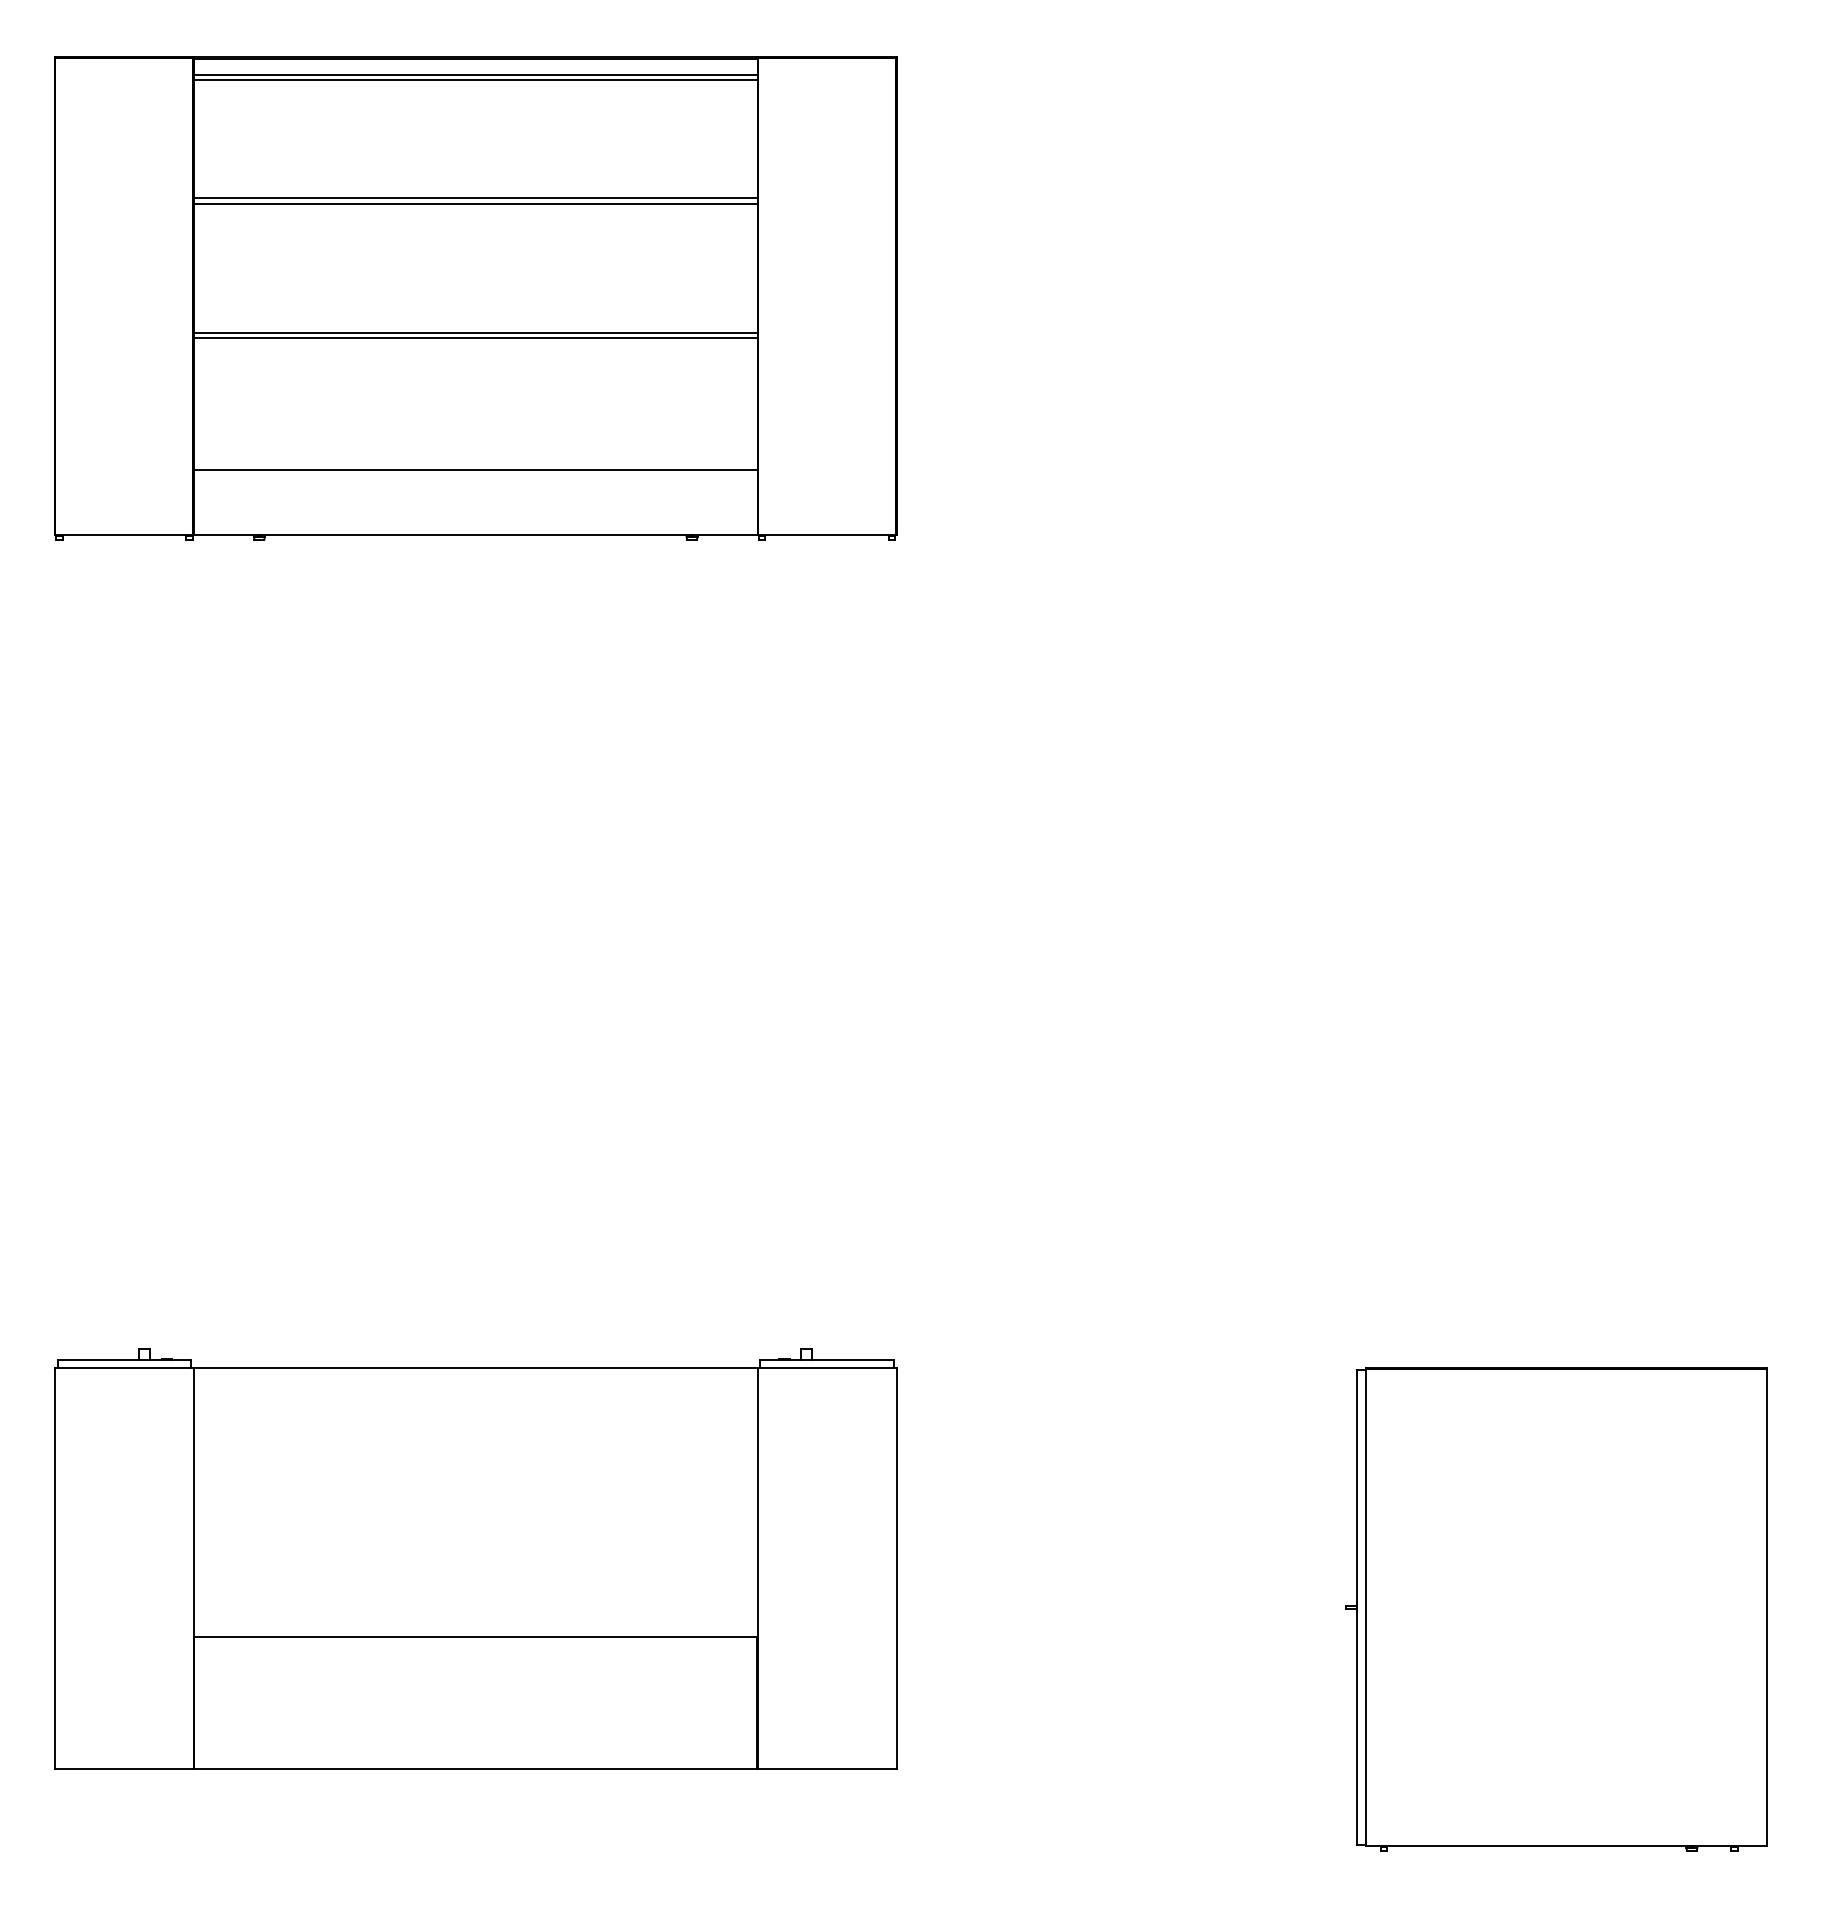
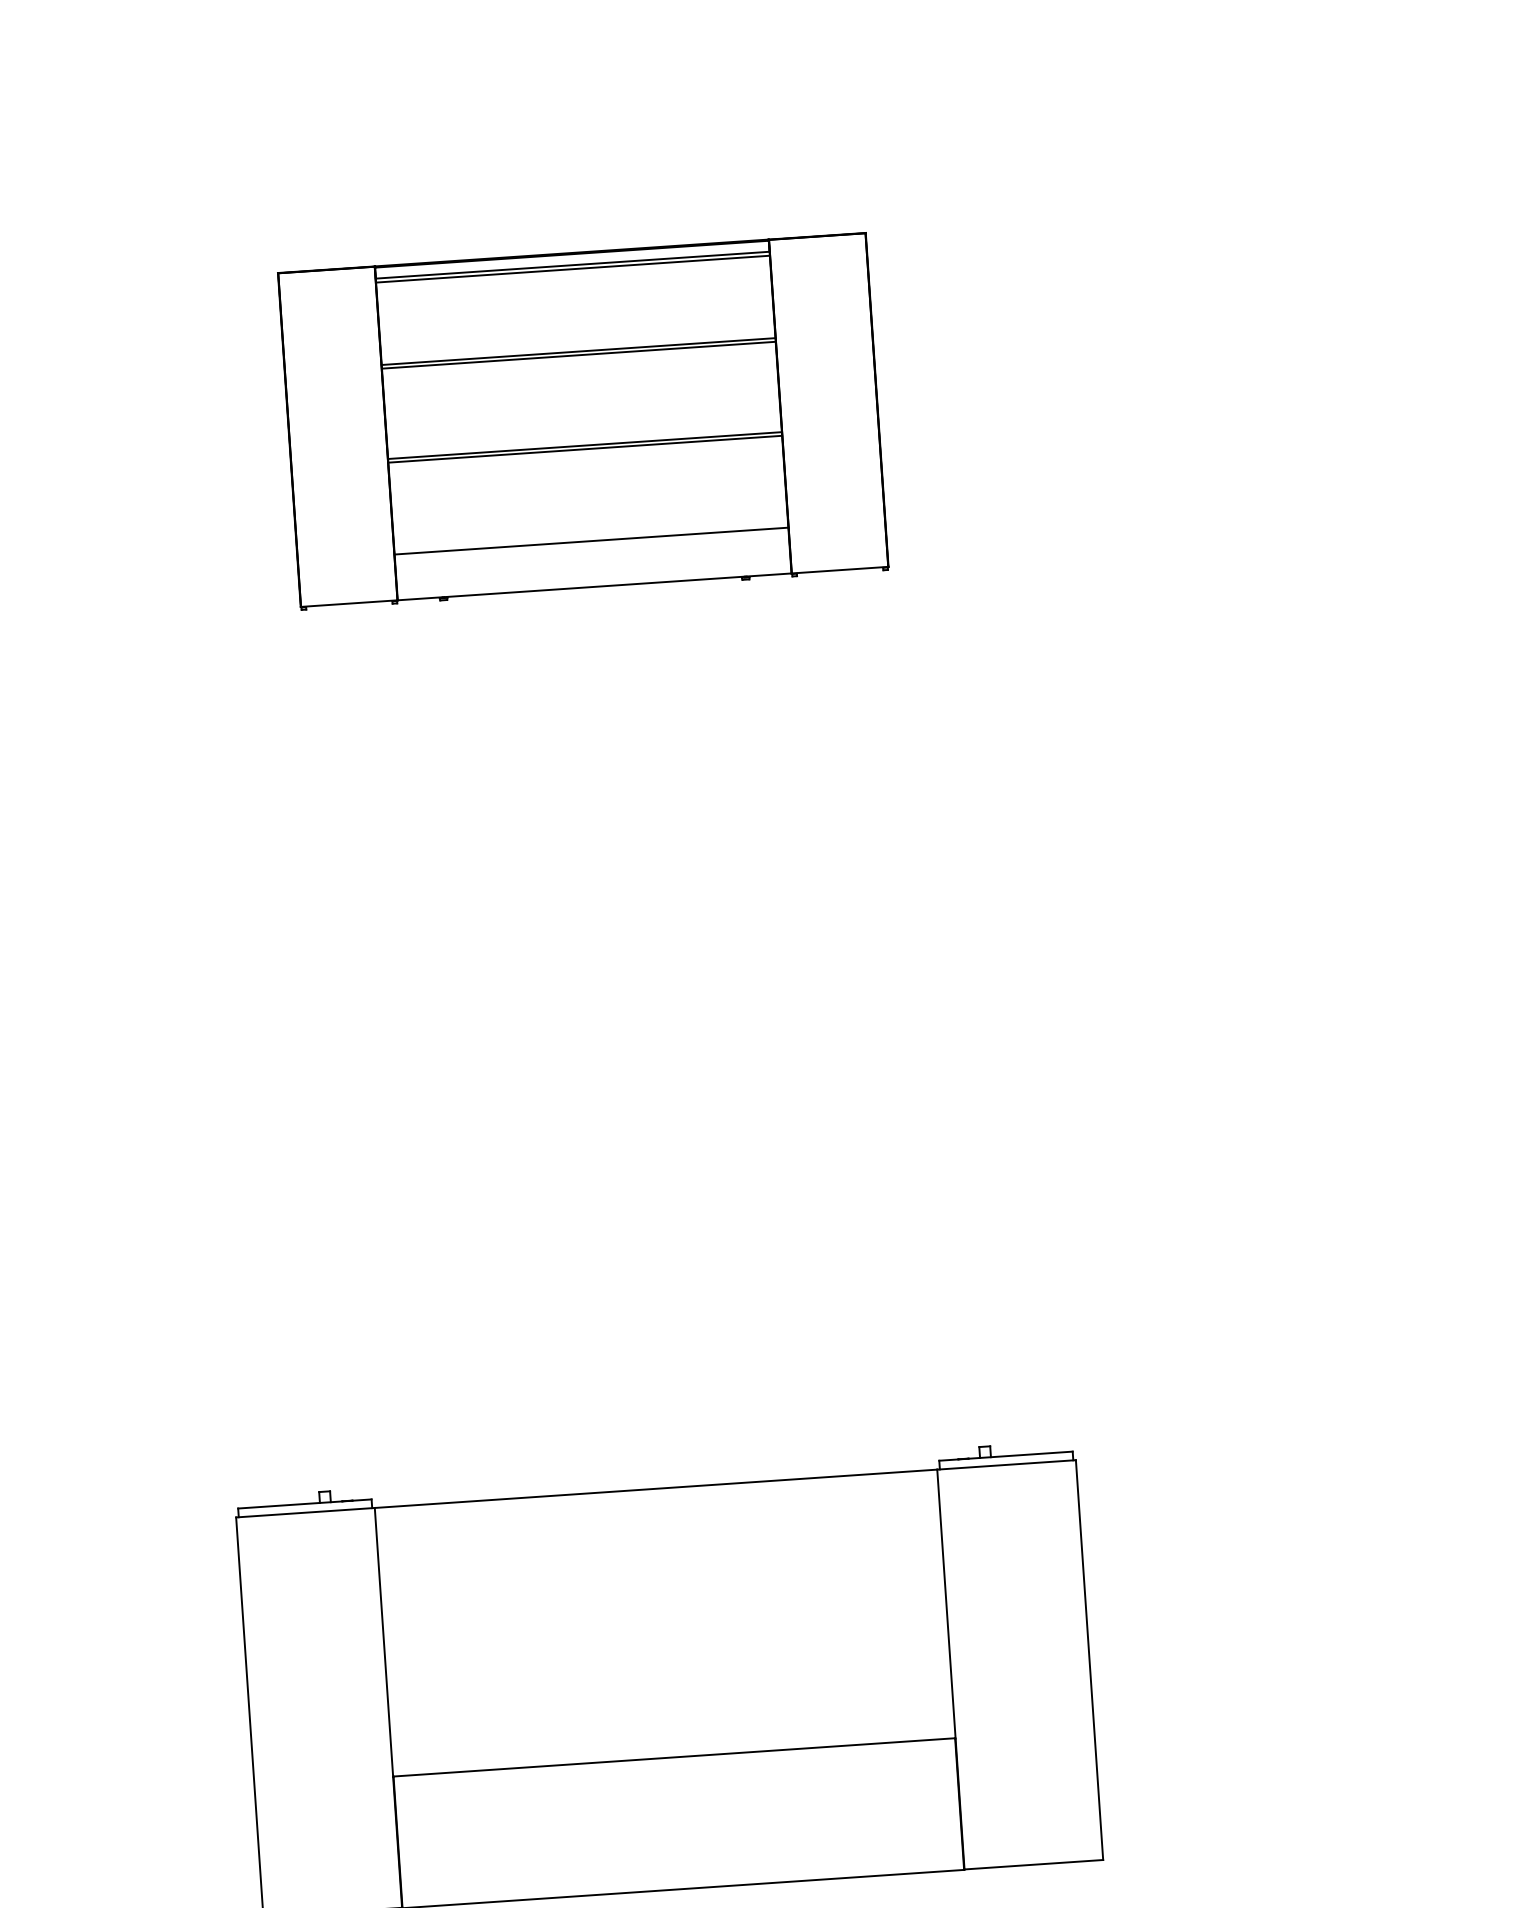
part: (475, 298) -> (583, 421), size x0.7

